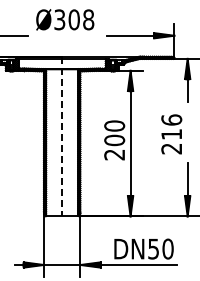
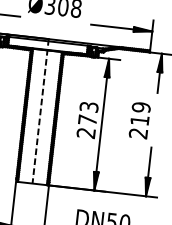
text: (171, 119) -> (141, 106), 216 -> 219
text: (114, 133) -> (88, 113), 200 -> 273

